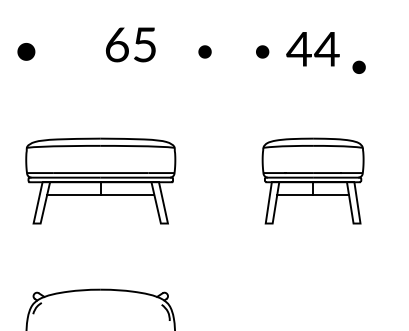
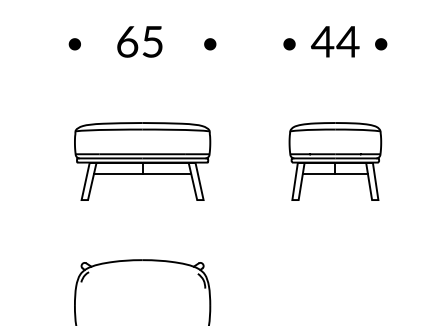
text: (130, 44) -> (139, 41), moved
part: (25, 52) -> (74, 44), size x0.71
part: (205, 52) -> (210, 44), moved
part: (359, 67) -> (381, 44), moved

